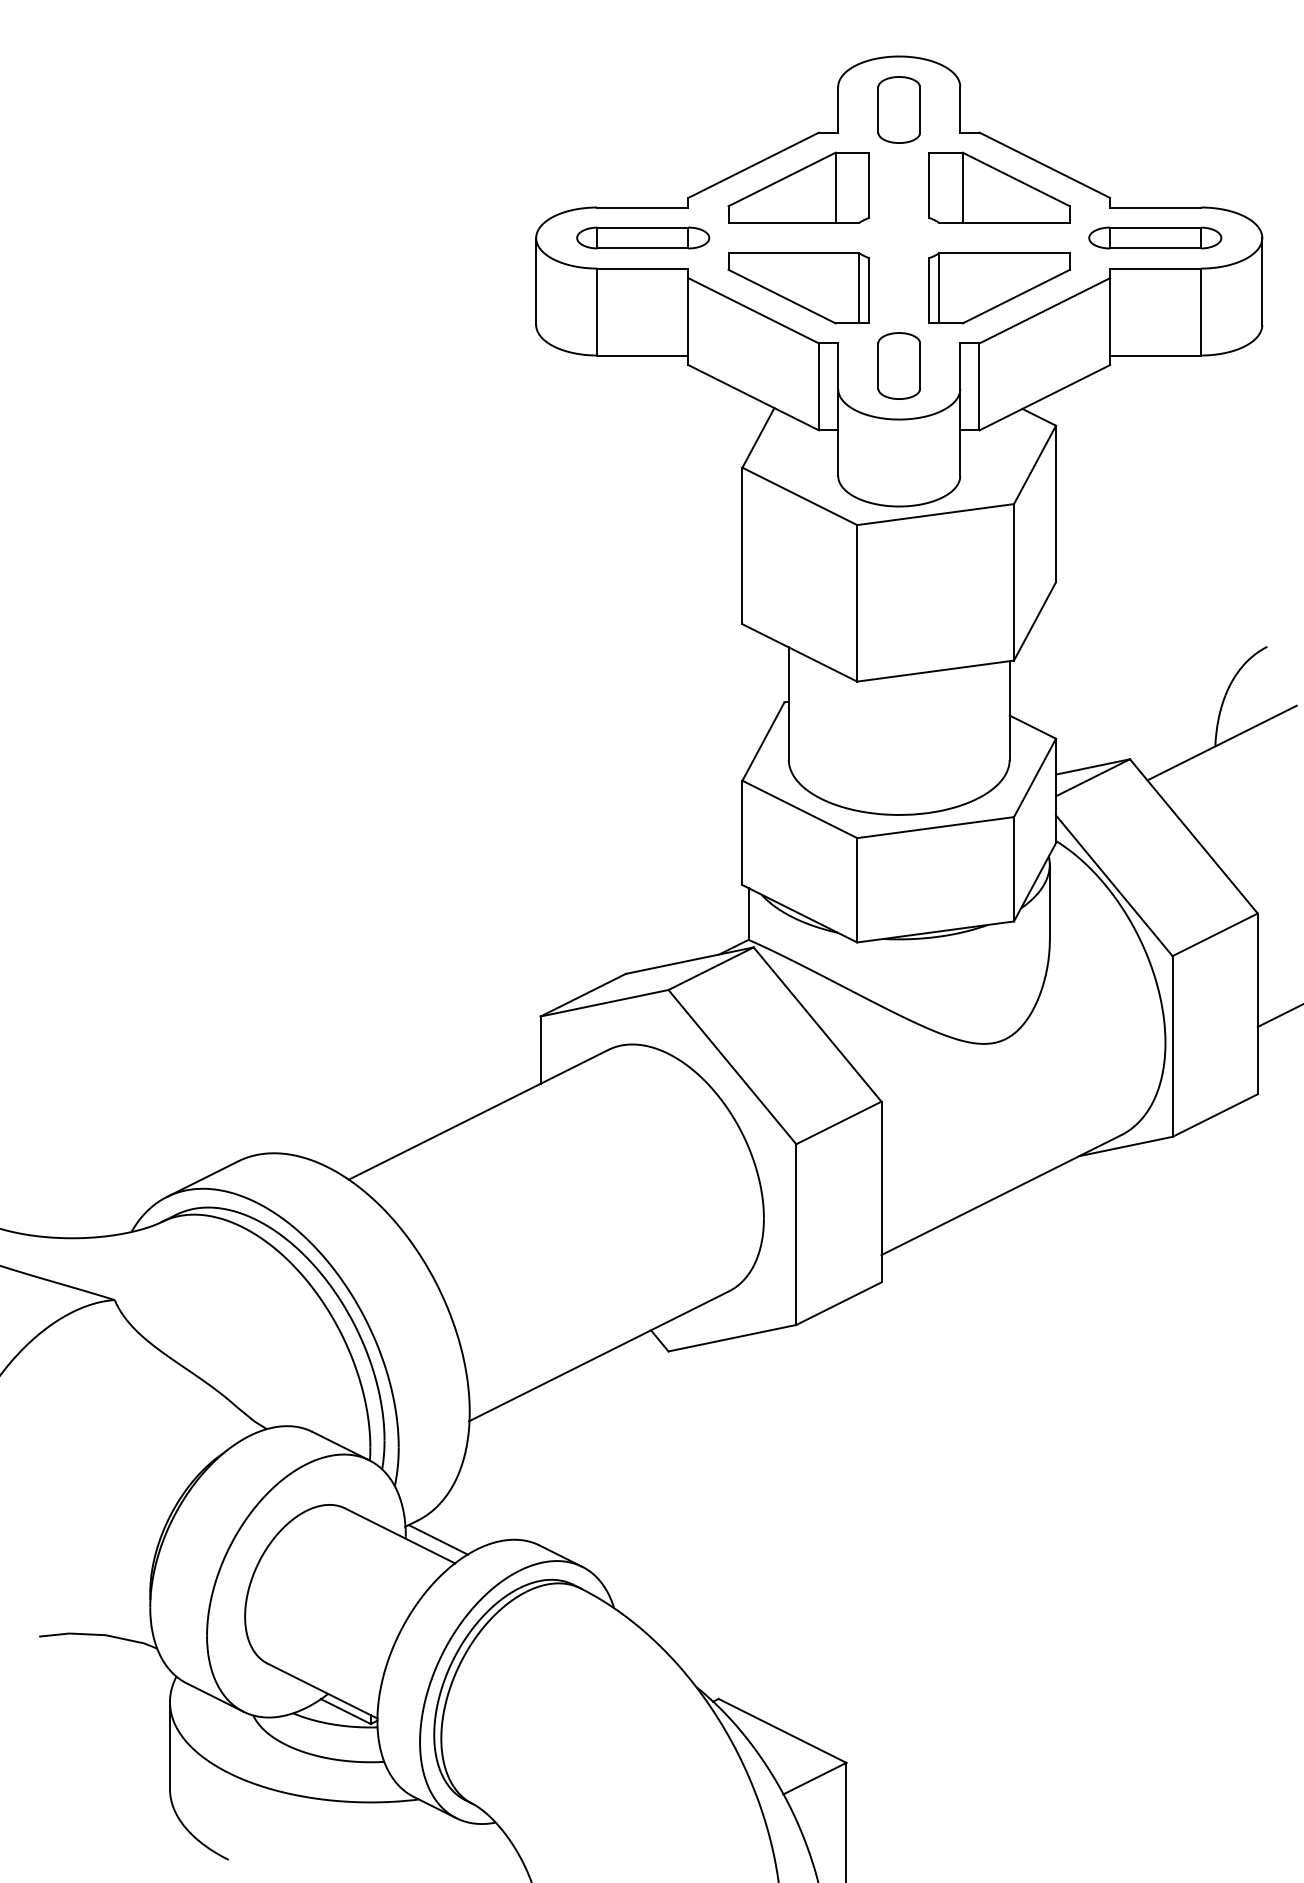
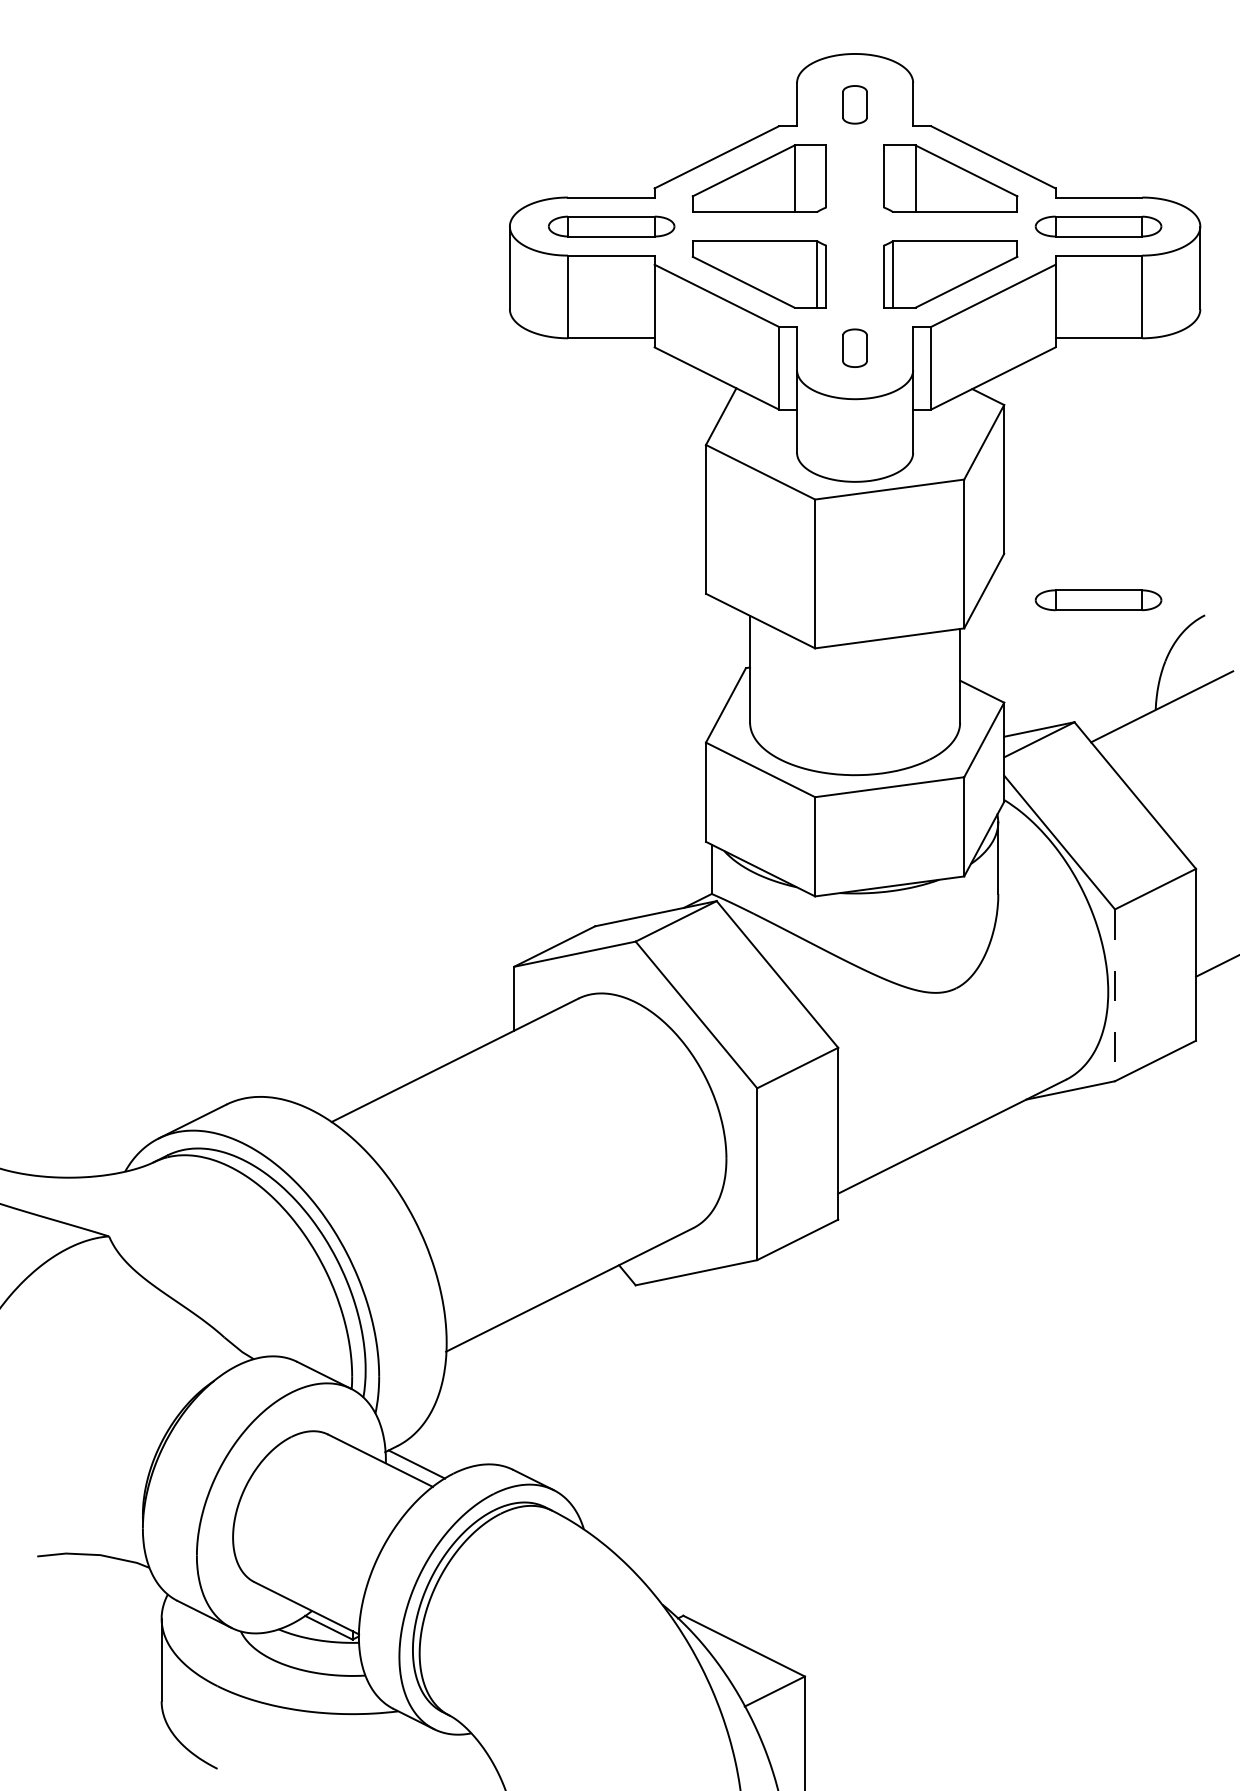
part: (898, 109) -> (854, 104), size x0.6
part: (898, 365) -> (854, 347), size x0.6
part: (1155, 630) -> (1098, 599), added
line: (1172, 1046) -> (1114, 995), solid -> dashed

